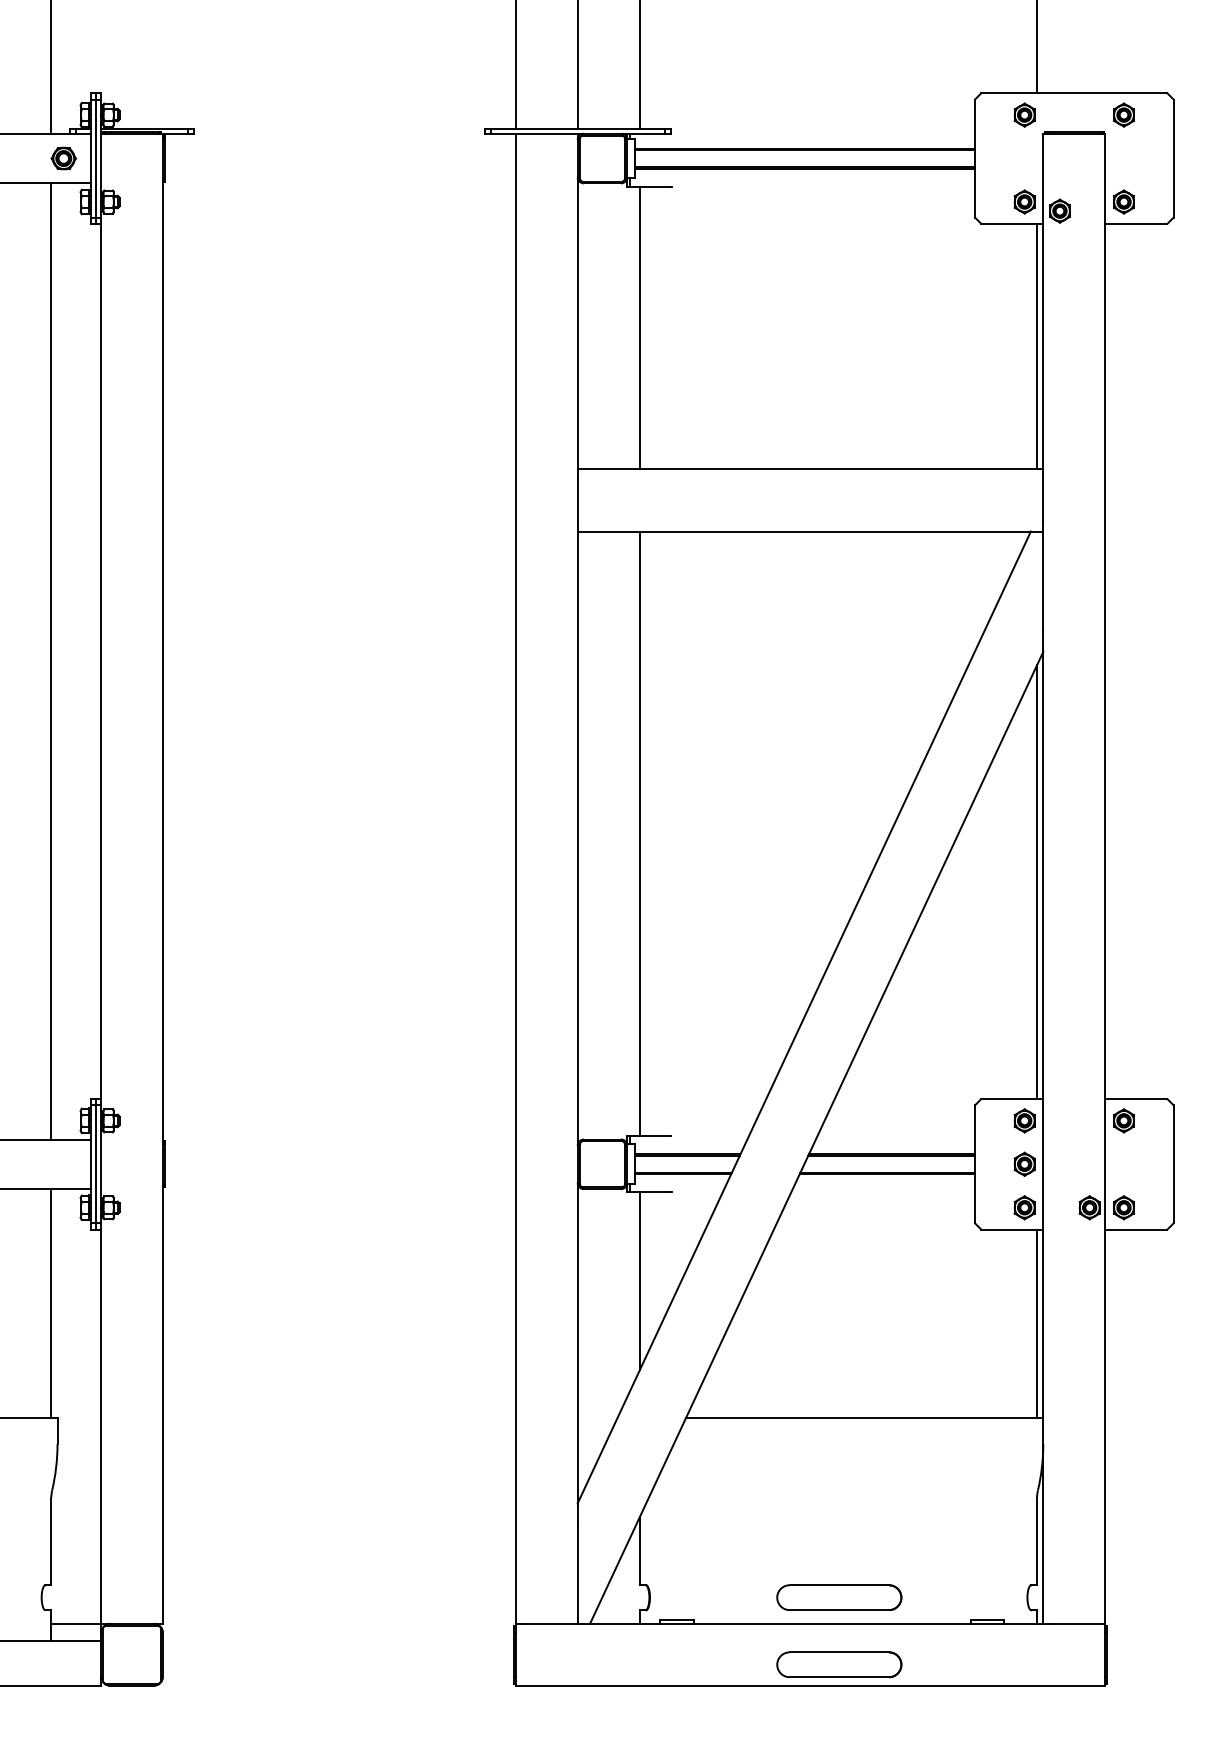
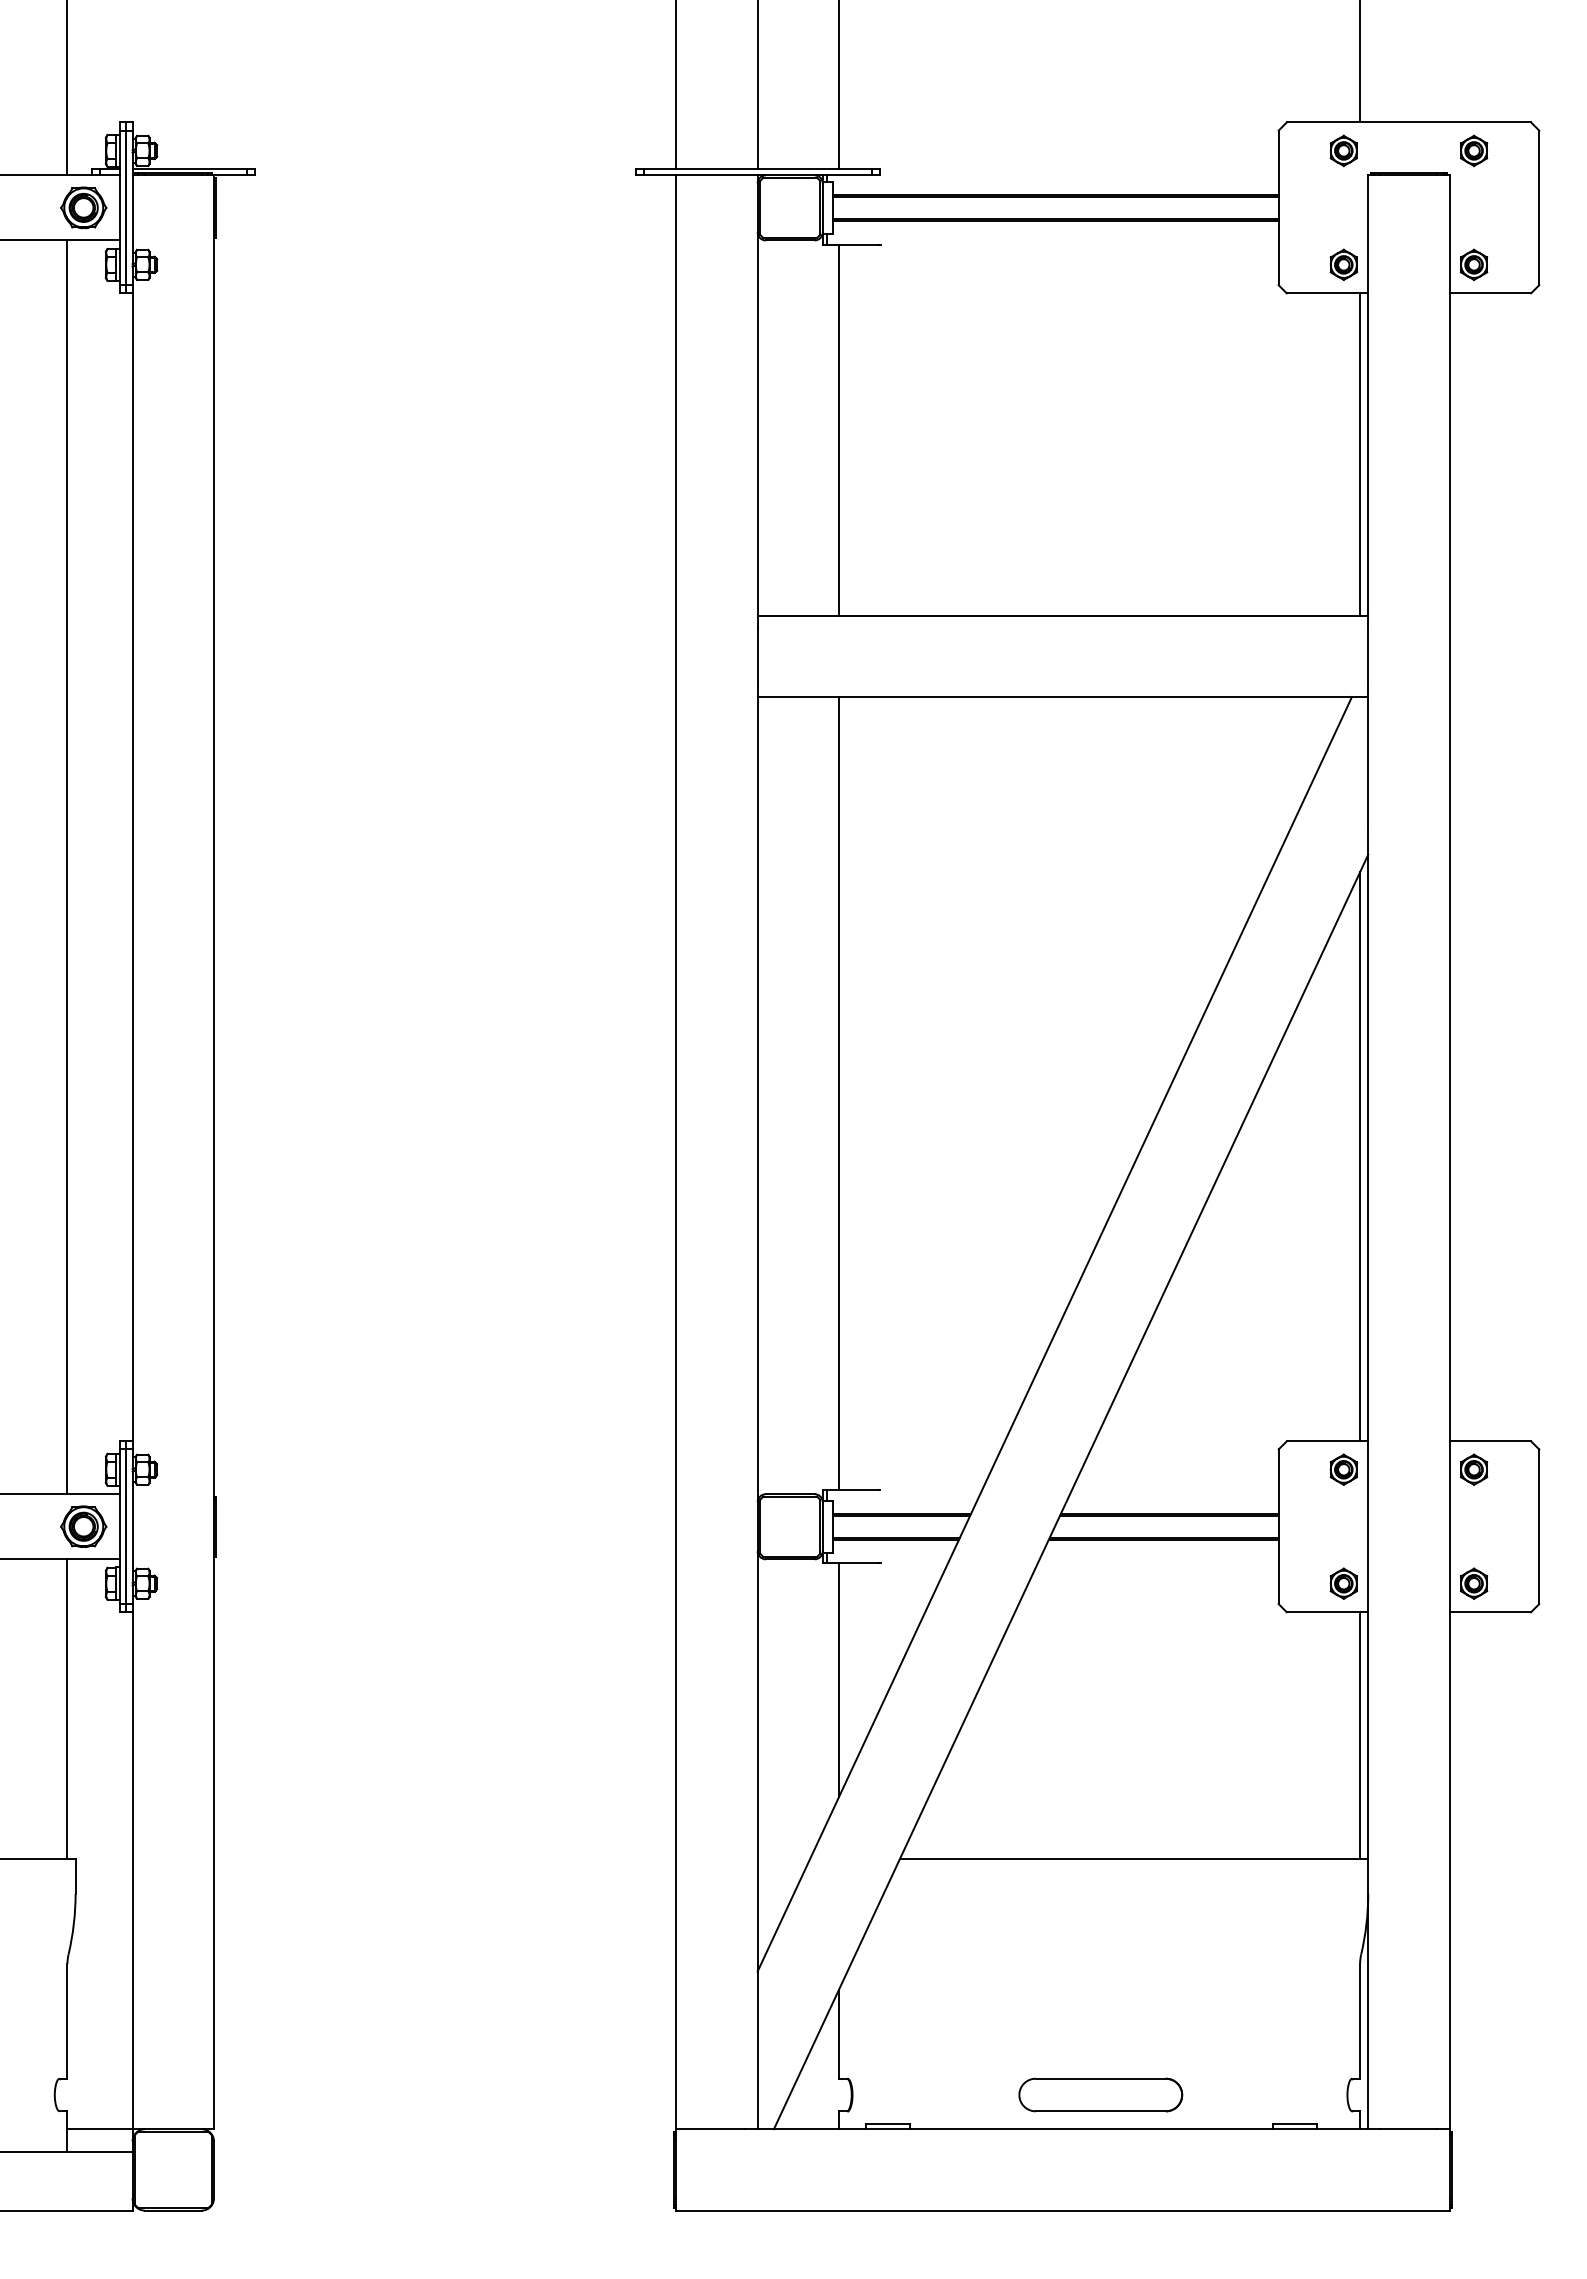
part: (63, 158) -> (83, 207), size x1.43
part: (1060, 210) -> (1390, 276), removed
part: (63, 1164) -> (83, 1526), added
part: (1024, 1164) -> (1343, 1526), removed
part: (1090, 1207) -> (1429, 1583), removed
part: (839, 1664) -> (1100, 2182), removed

